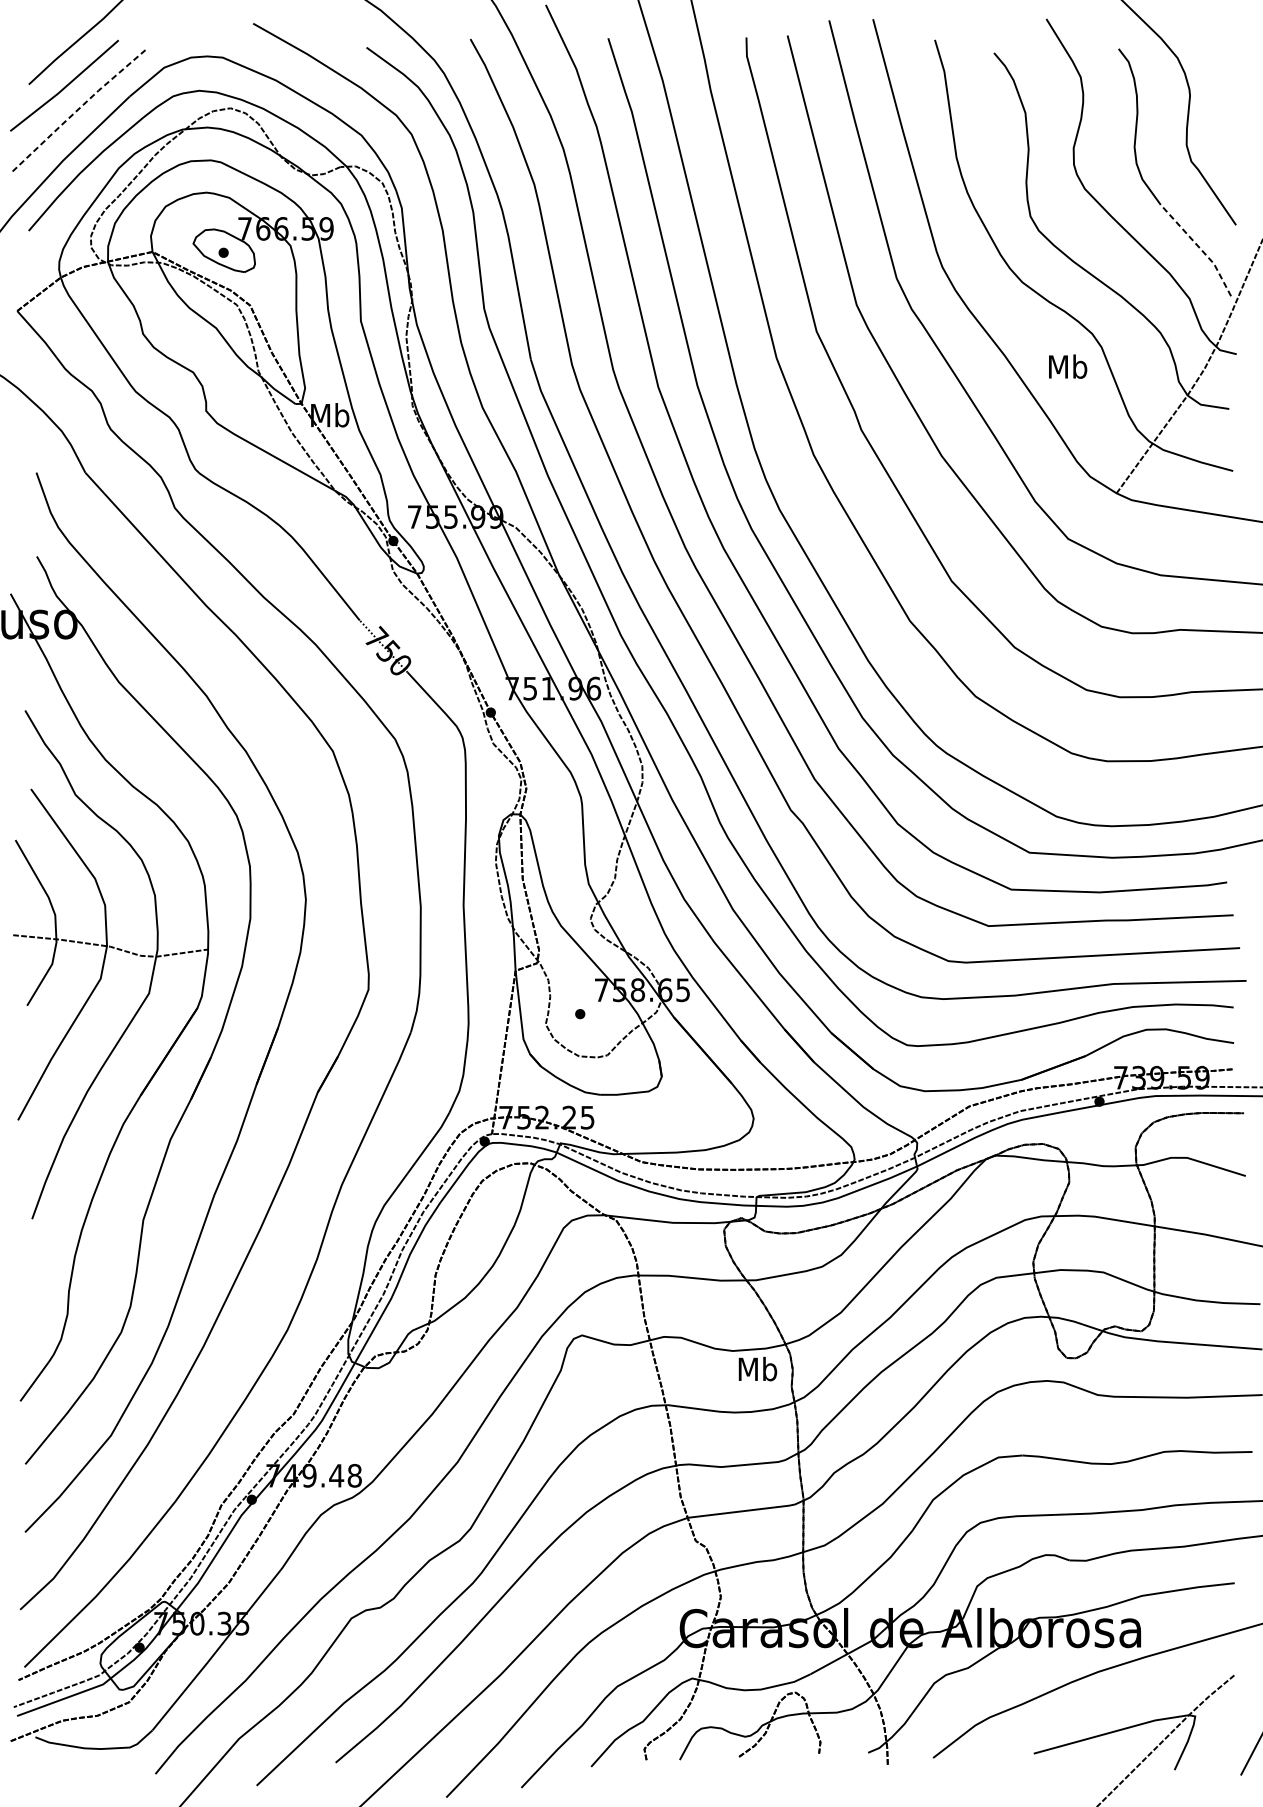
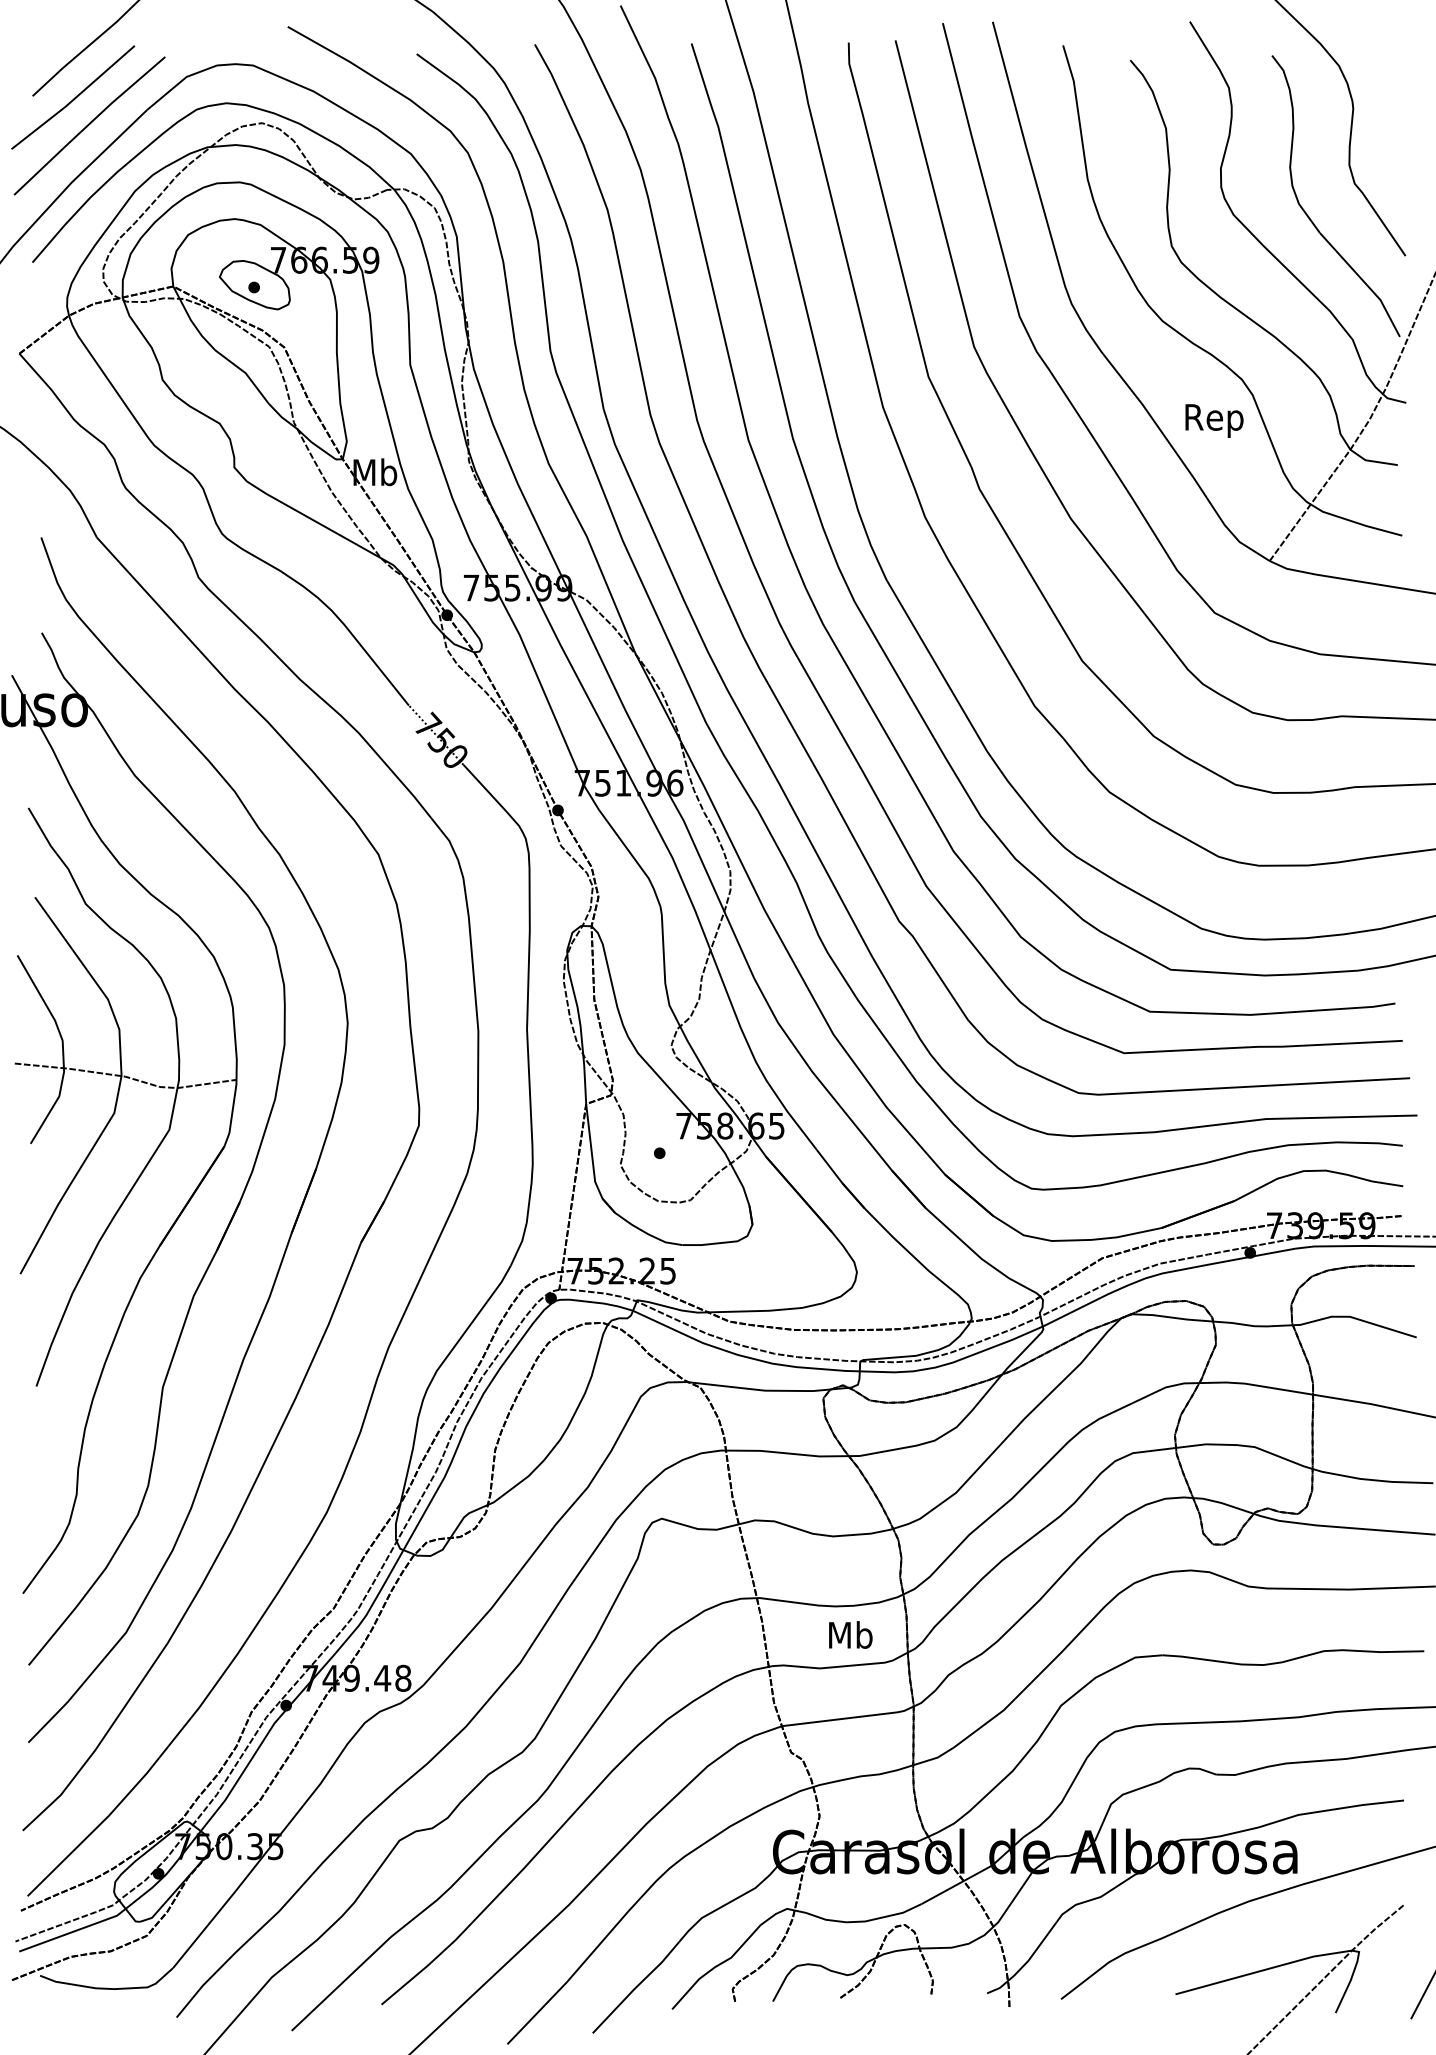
line: (77, 109) -> (88, 124), dashed -> solid
line: (1199, 248) -> (1364, 282), dashed -> solid
text: (1068, 369) -> (1214, 420), Mb -> Rep
text: (757, 1368) -> (850, 1634), moved

